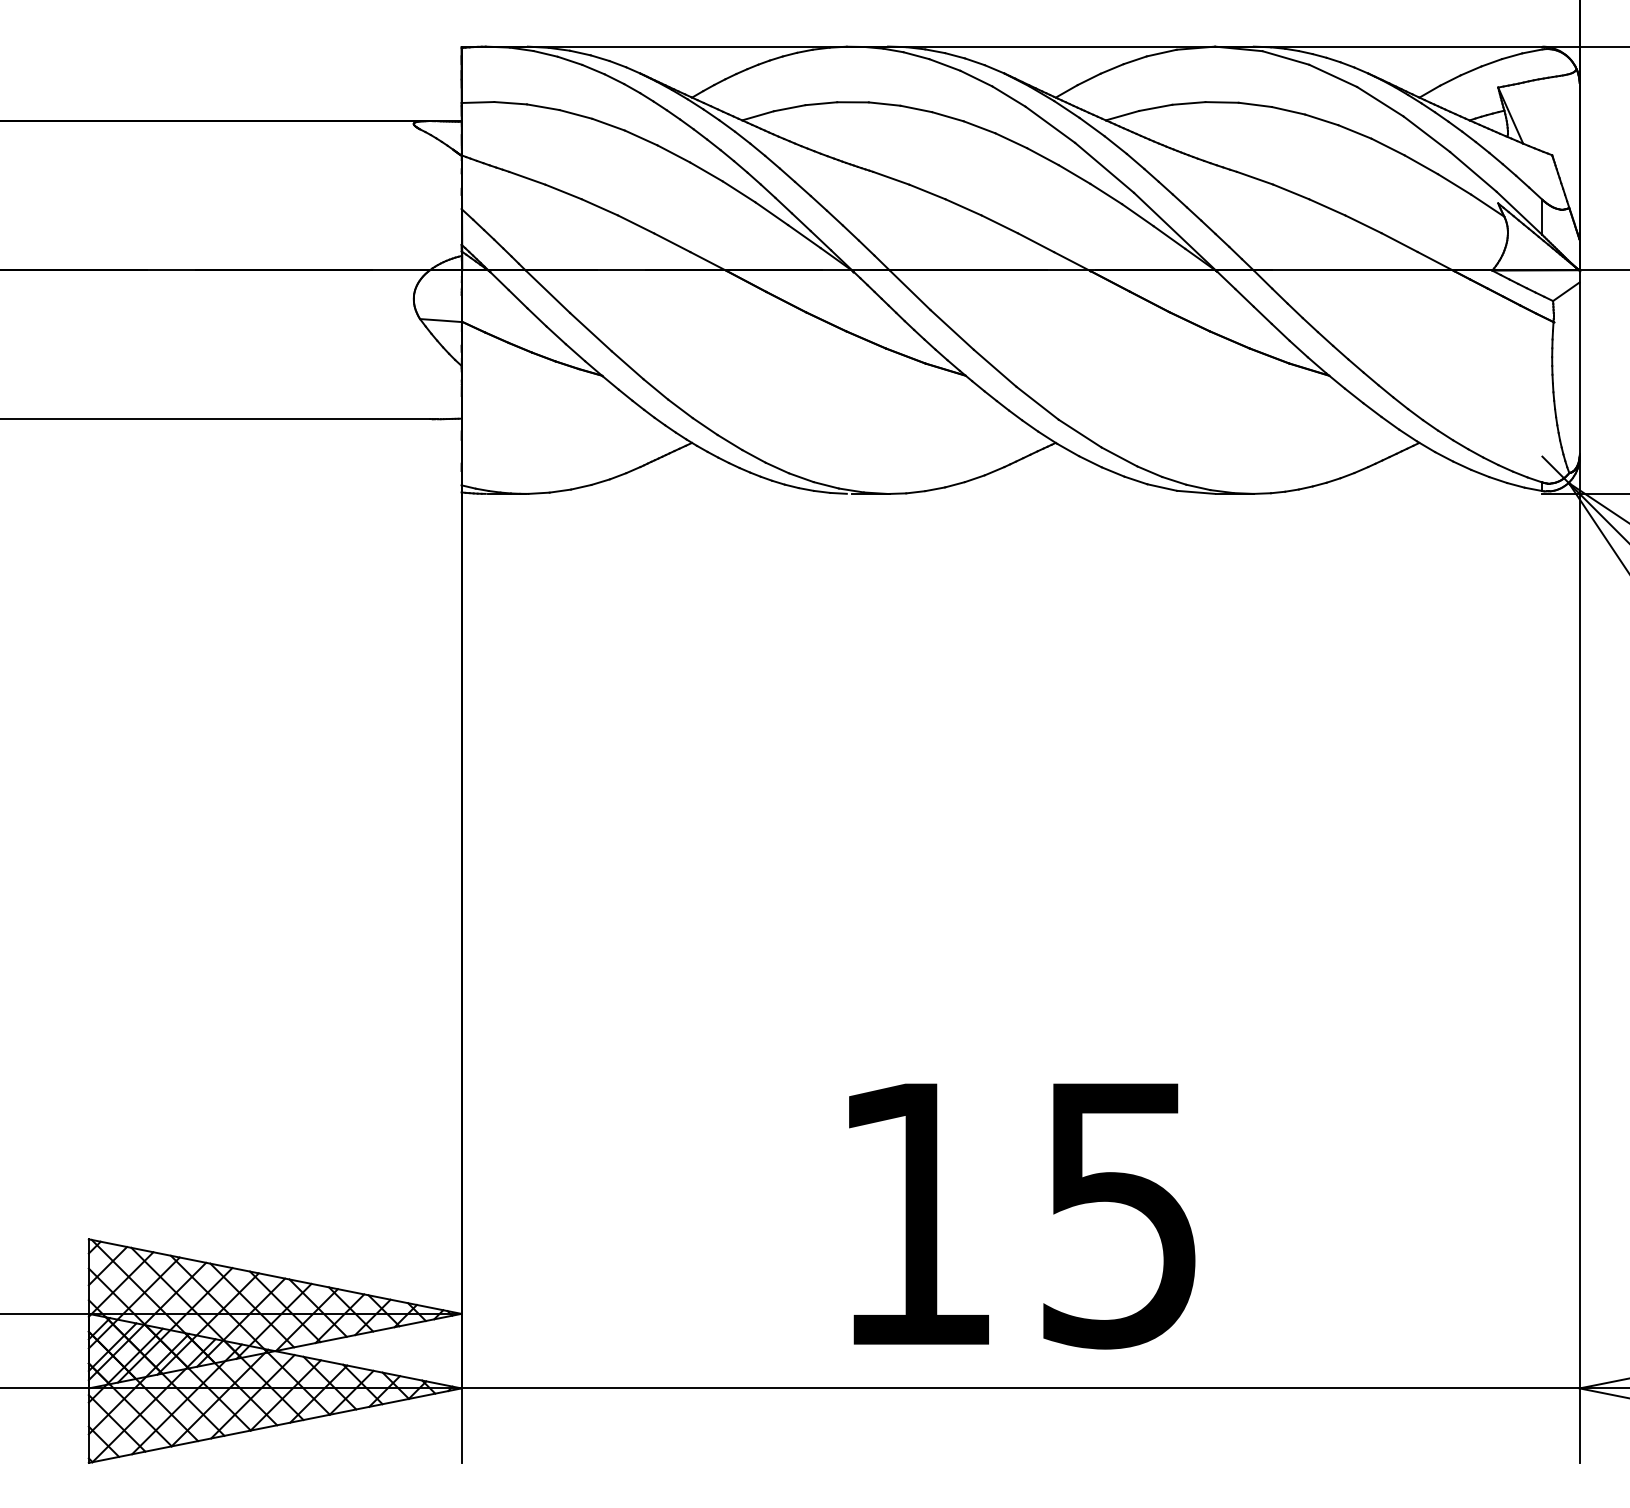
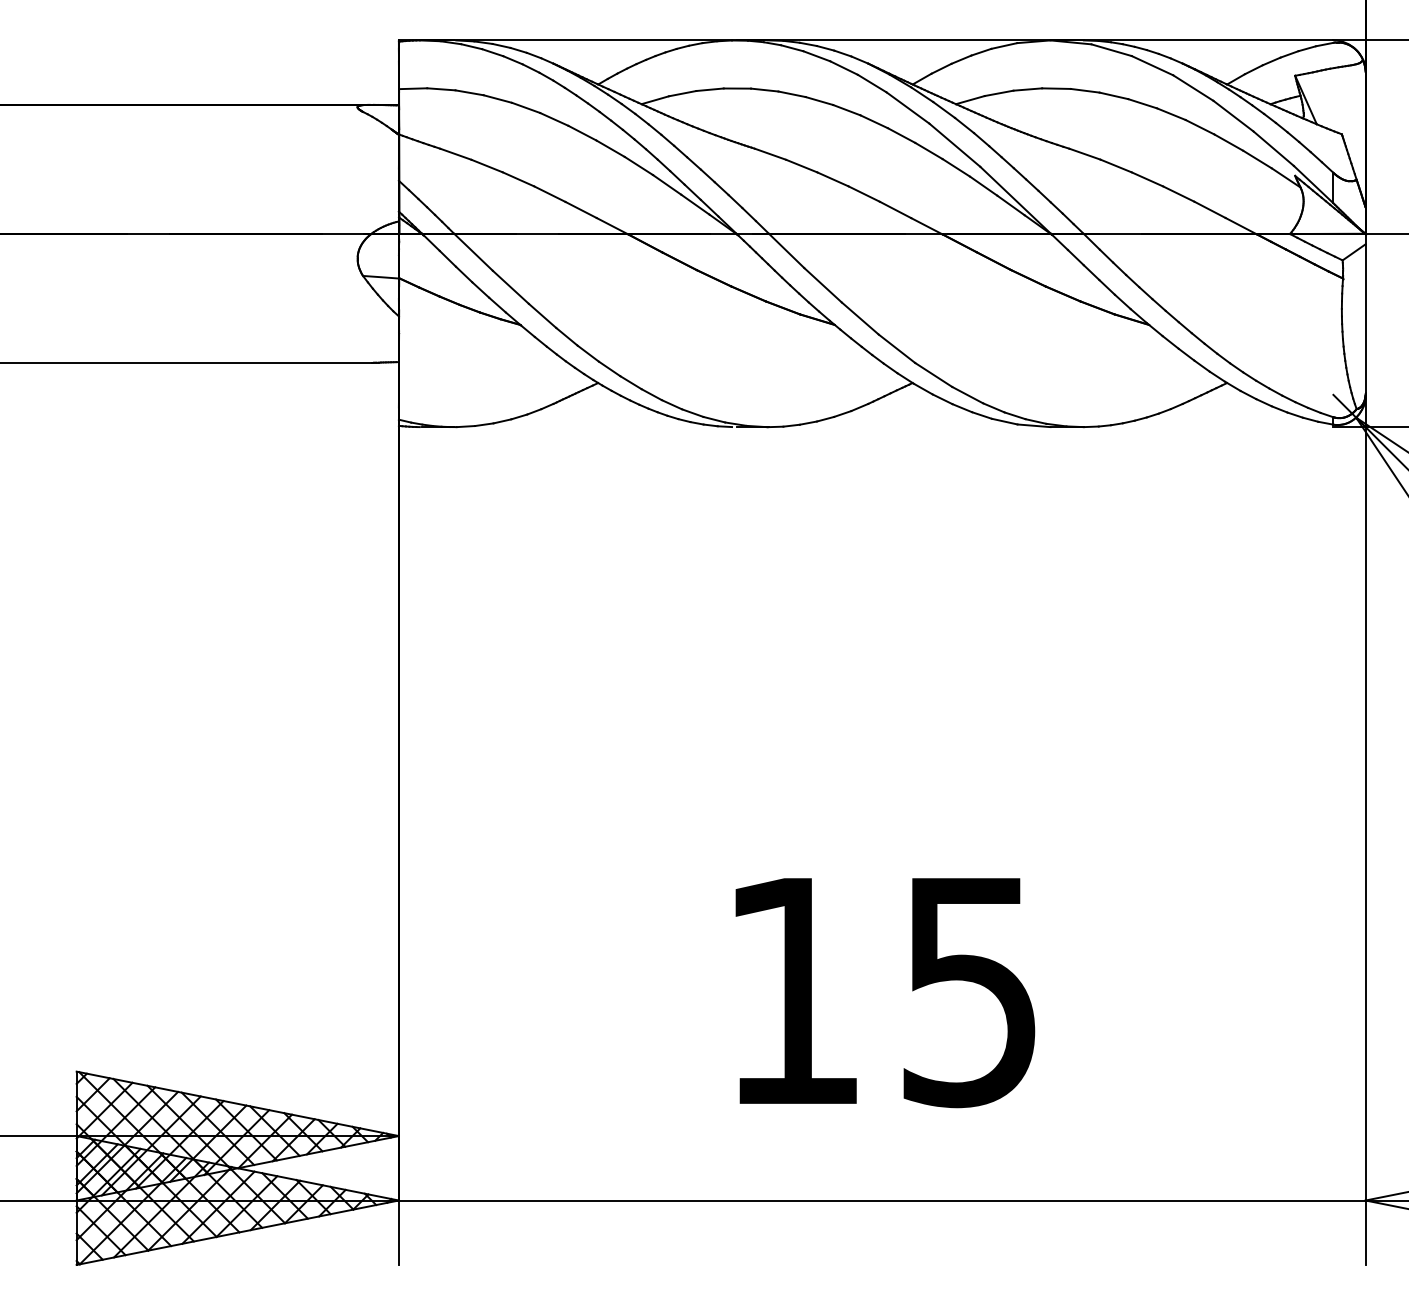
text: (1022, 1216) -> (885, 993), moved

